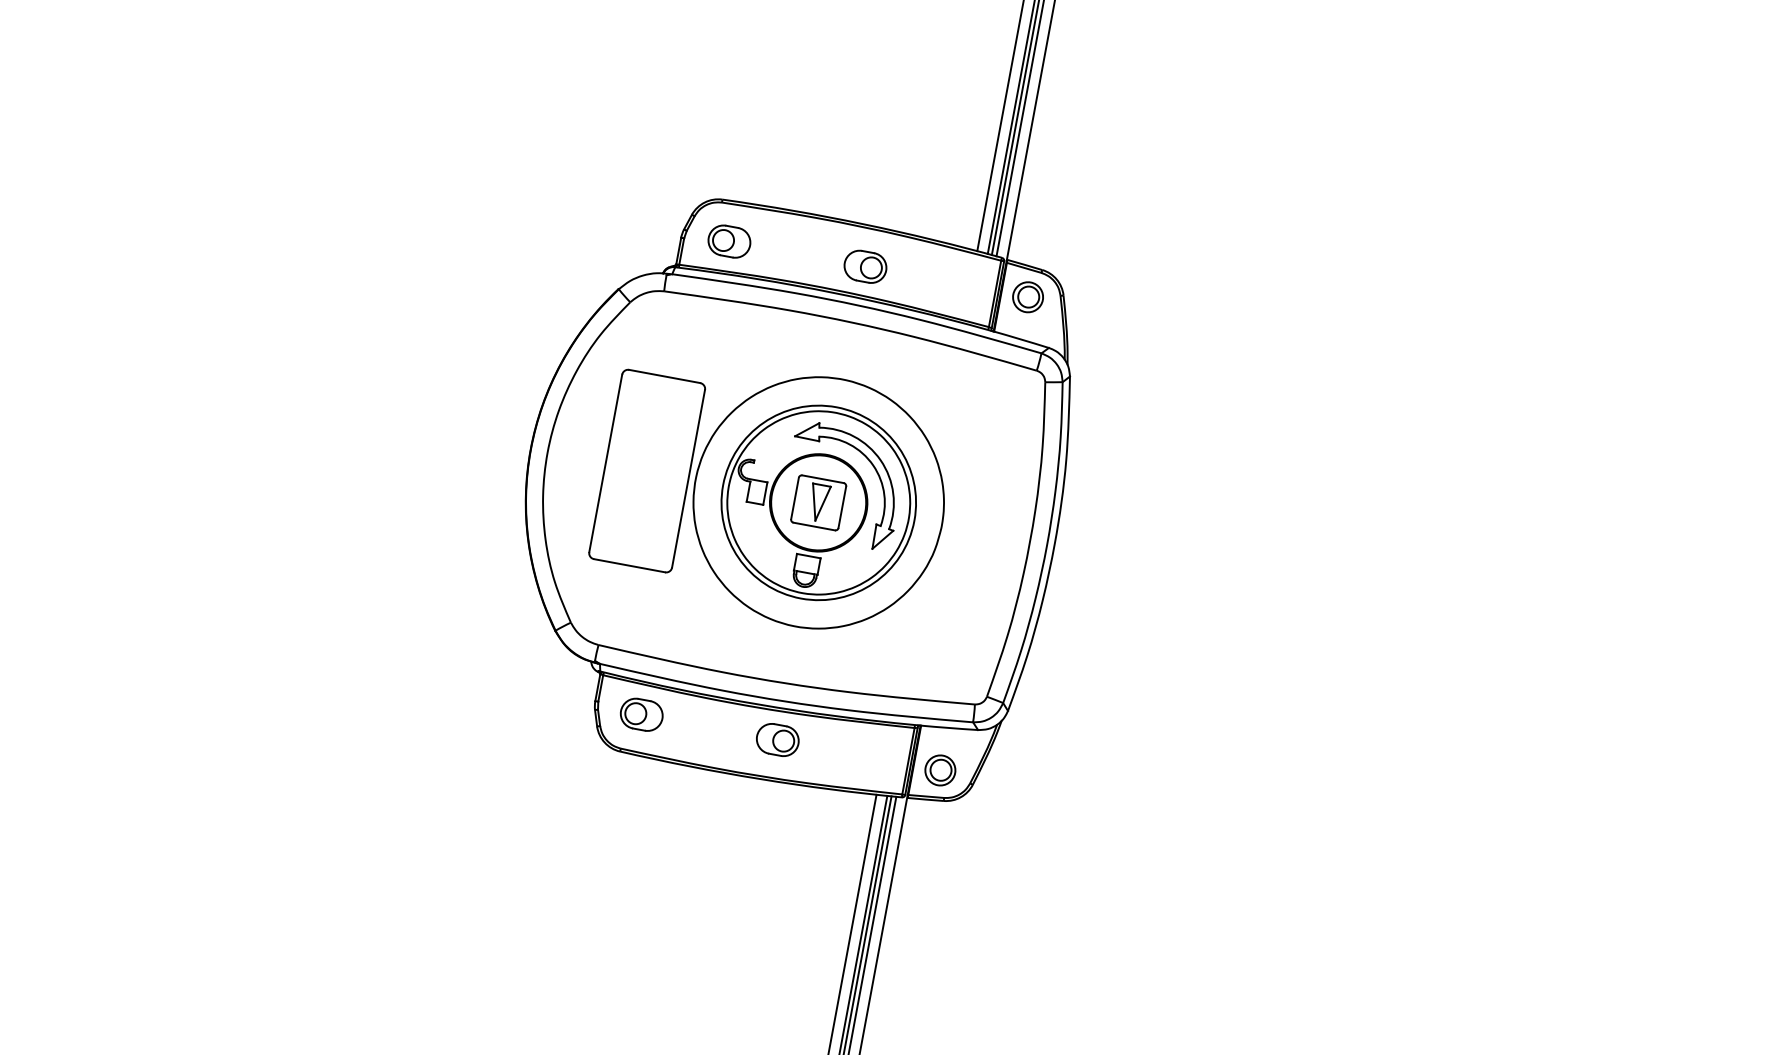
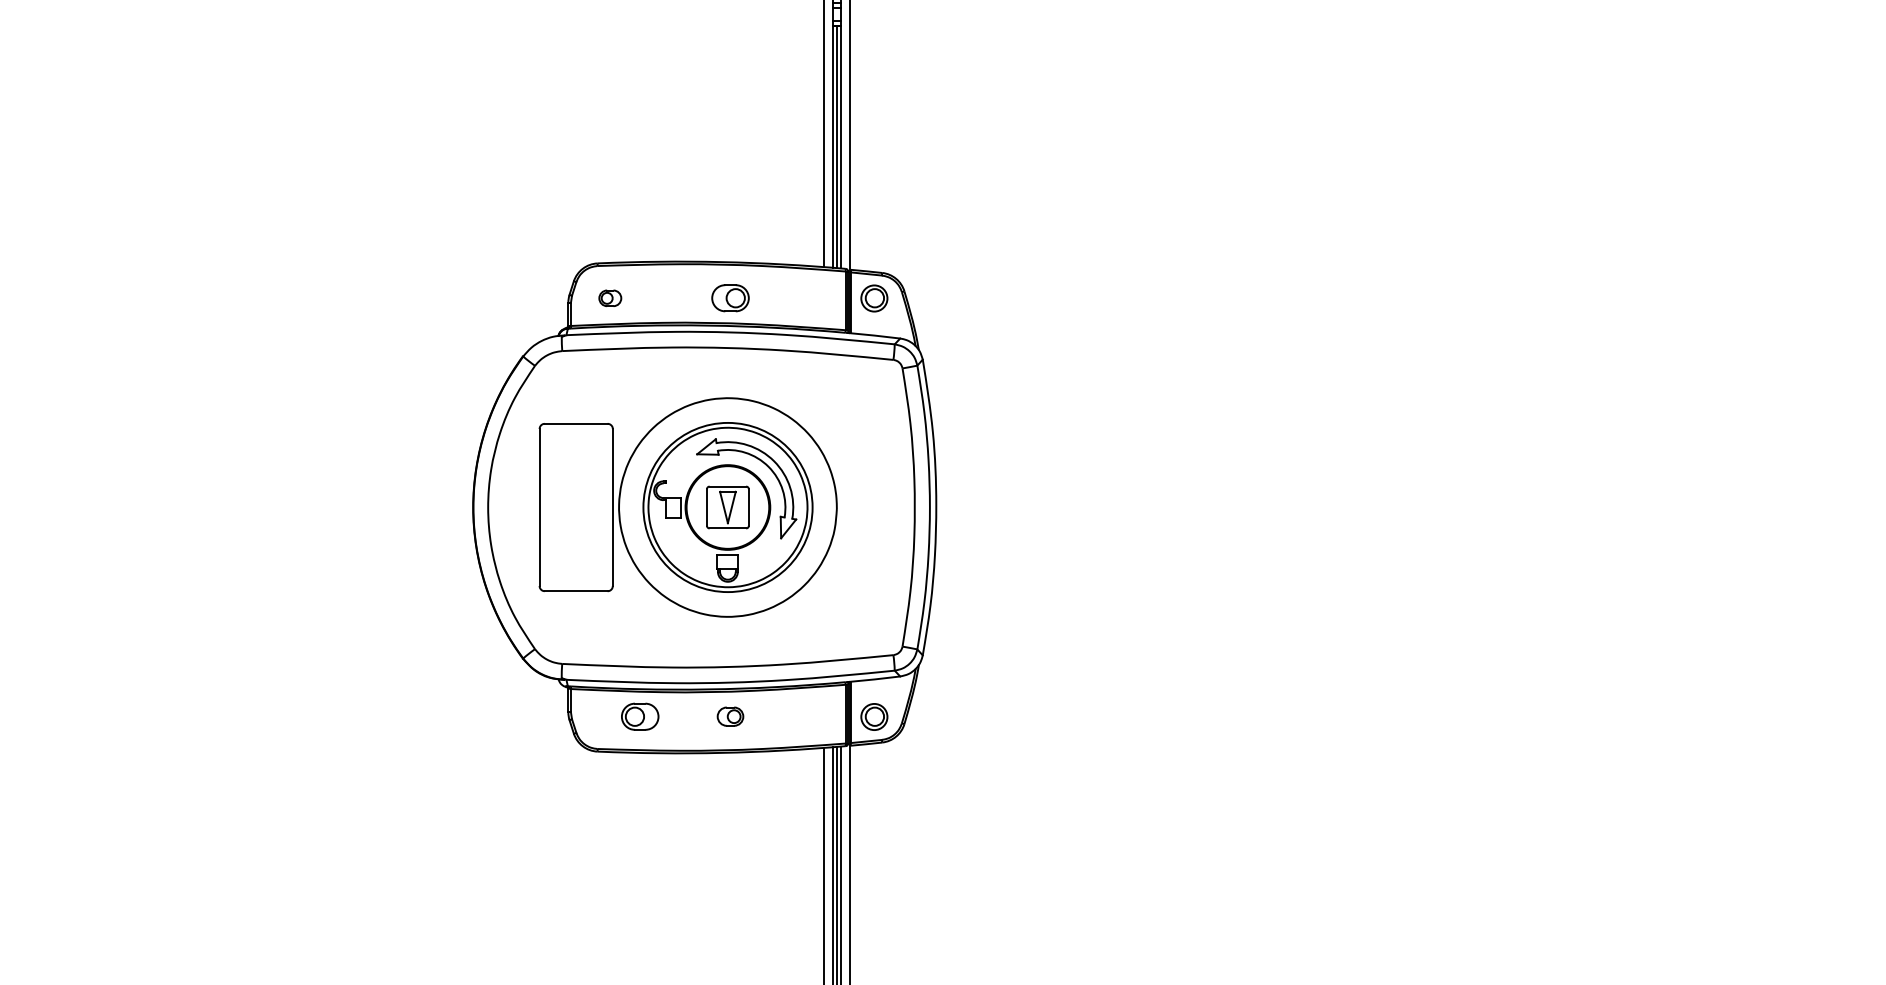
part: (729, 241) -> (610, 298), size x0.6
part: (642, 714) -> (640, 716), moved
part: (777, 739) -> (730, 716), size x0.7

